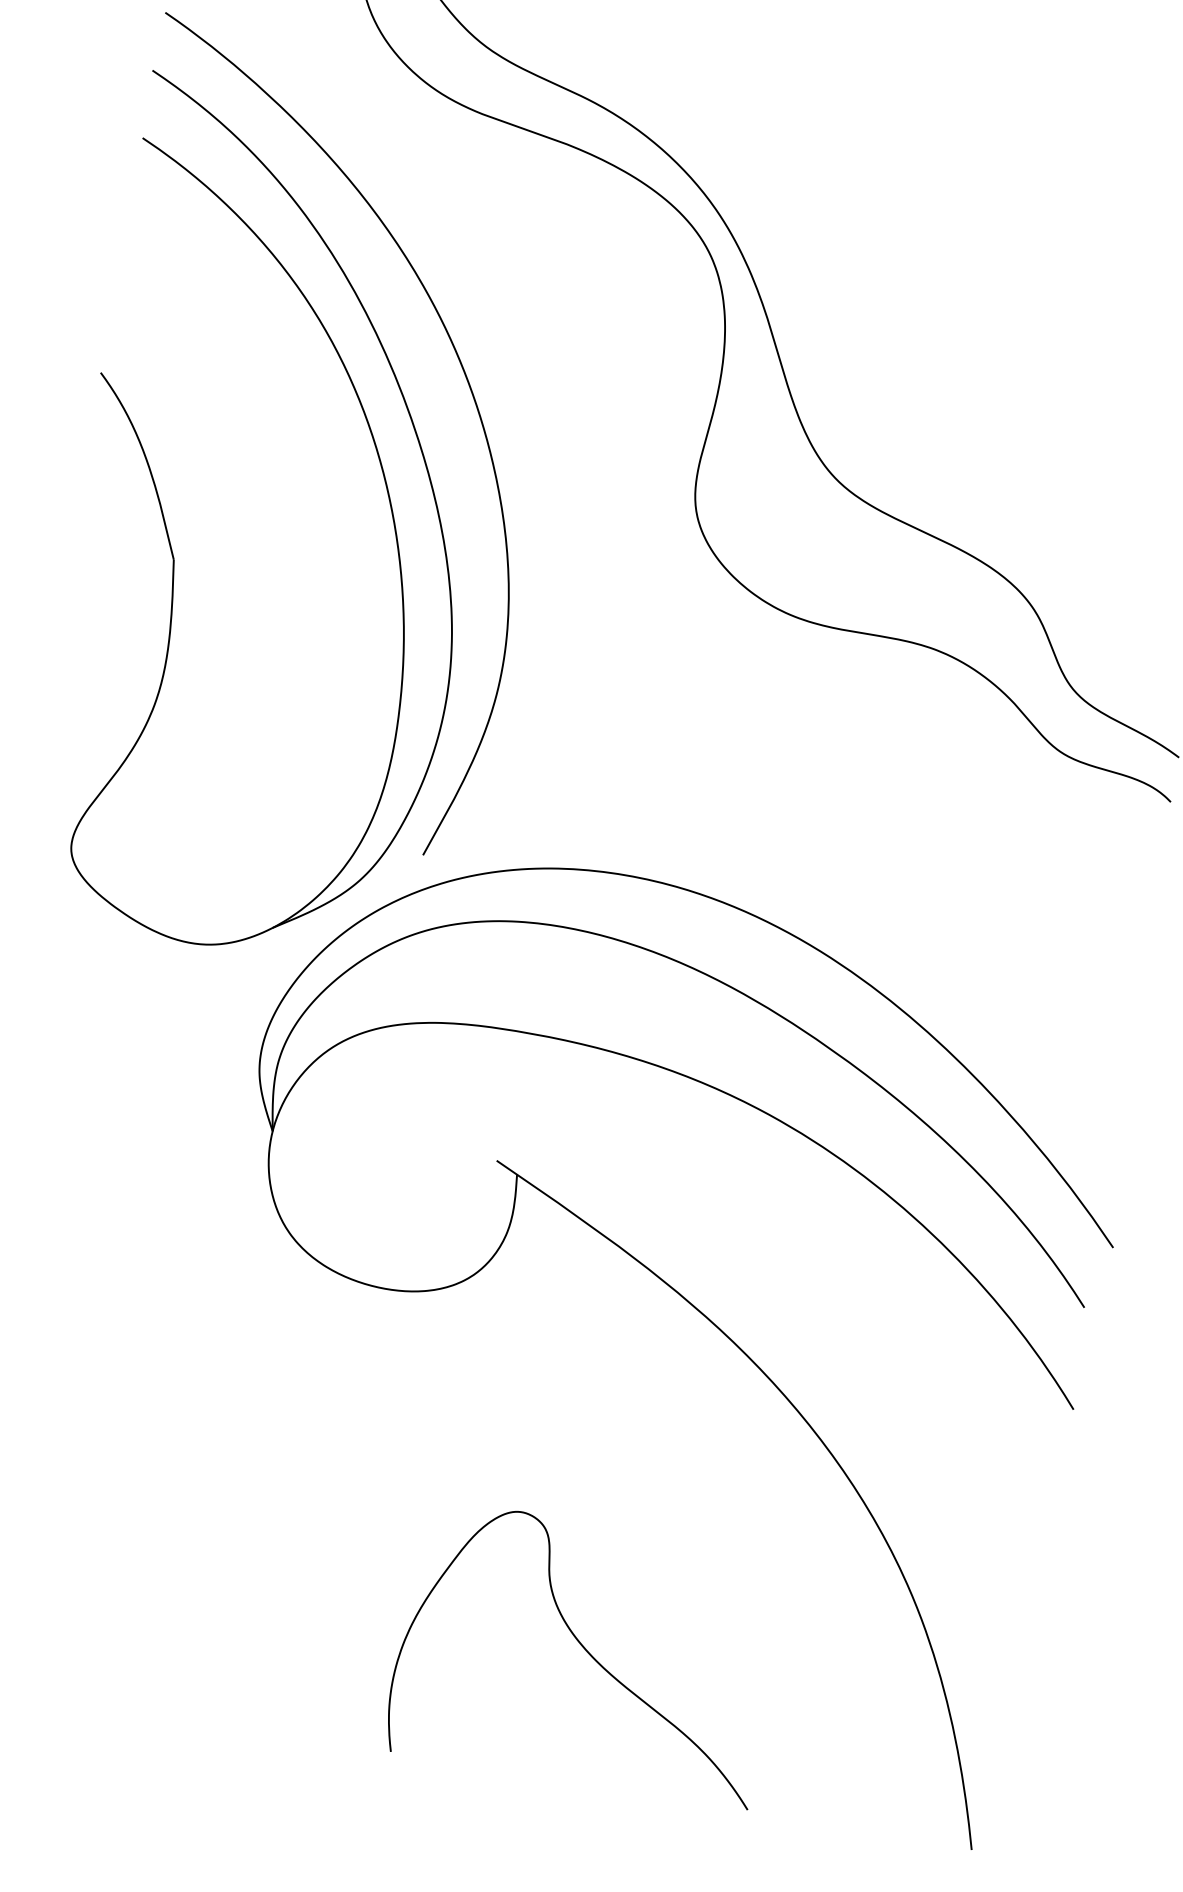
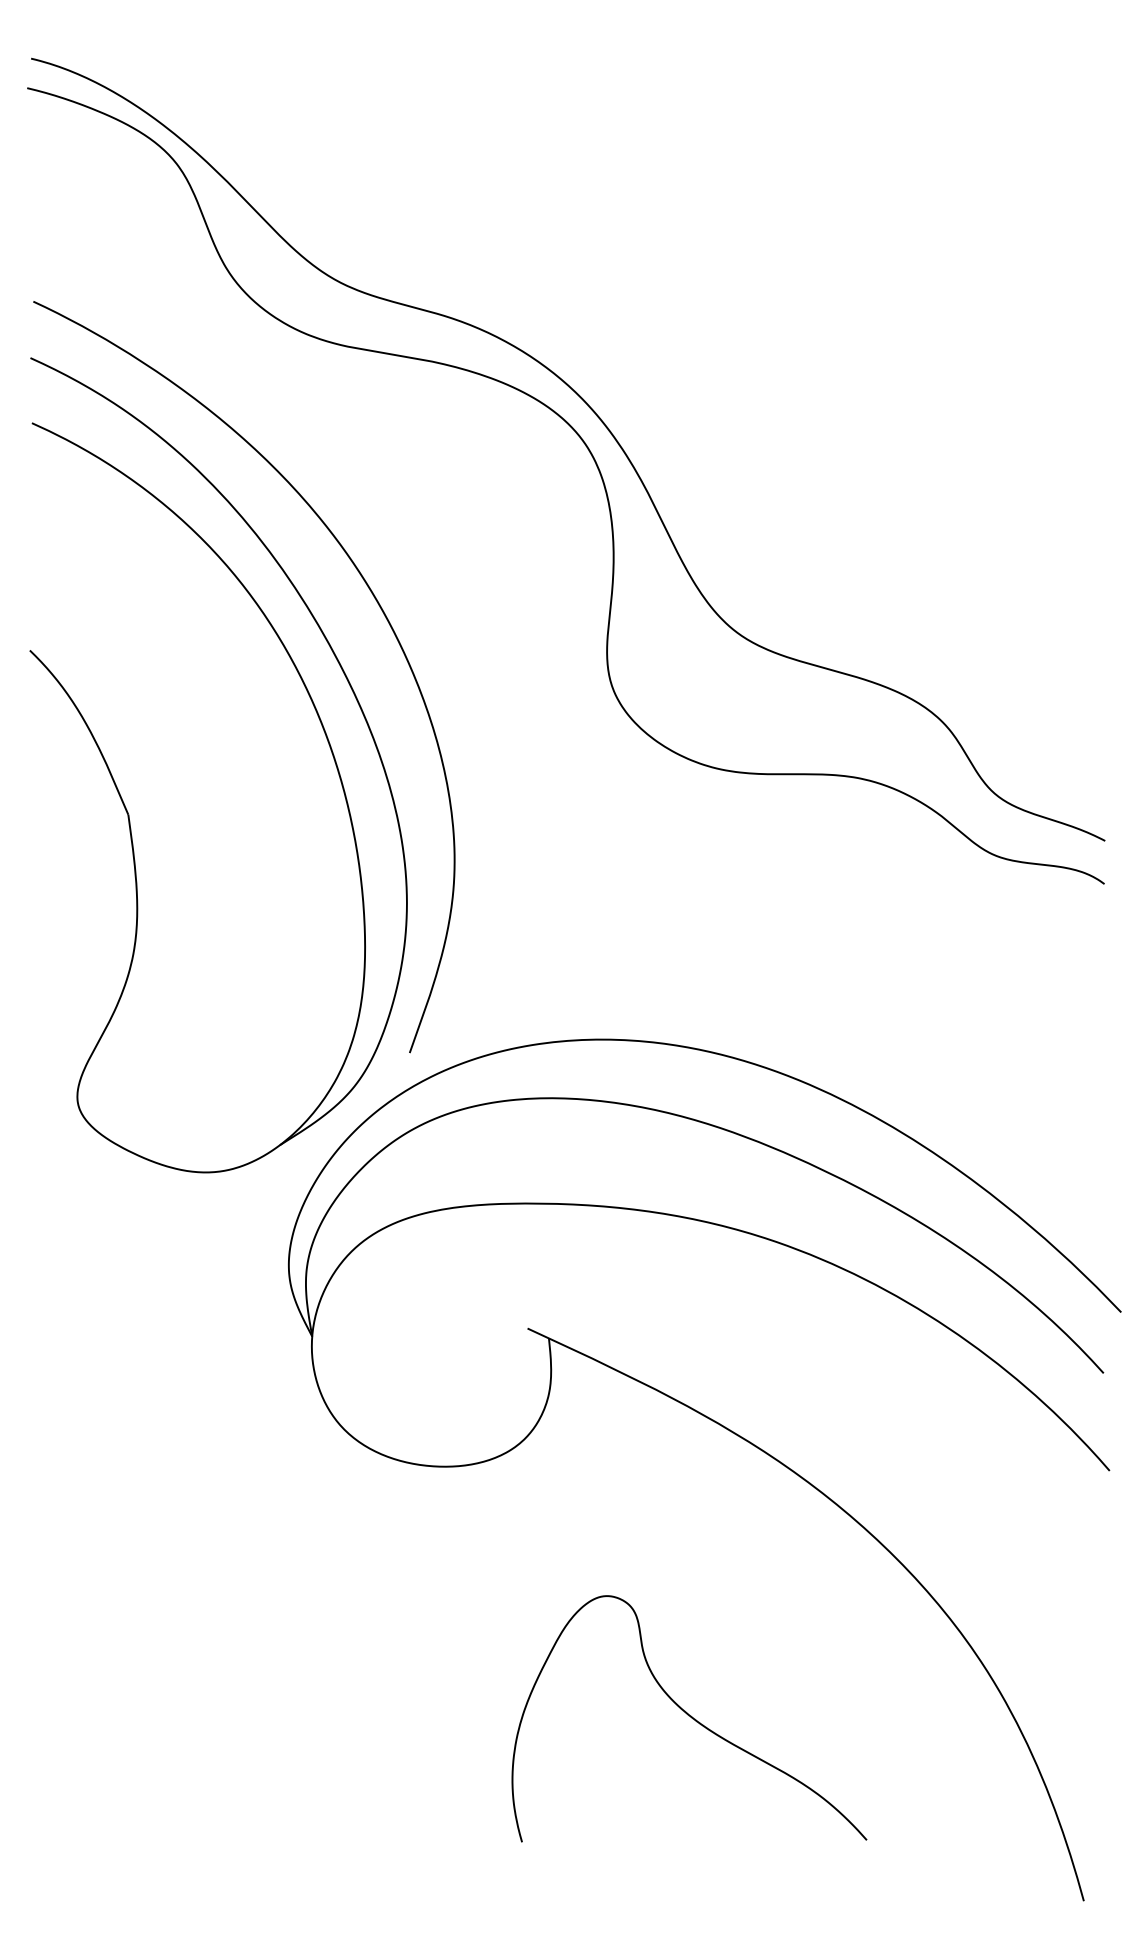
curve: (586, 1652) -> (690, 1717), moved

